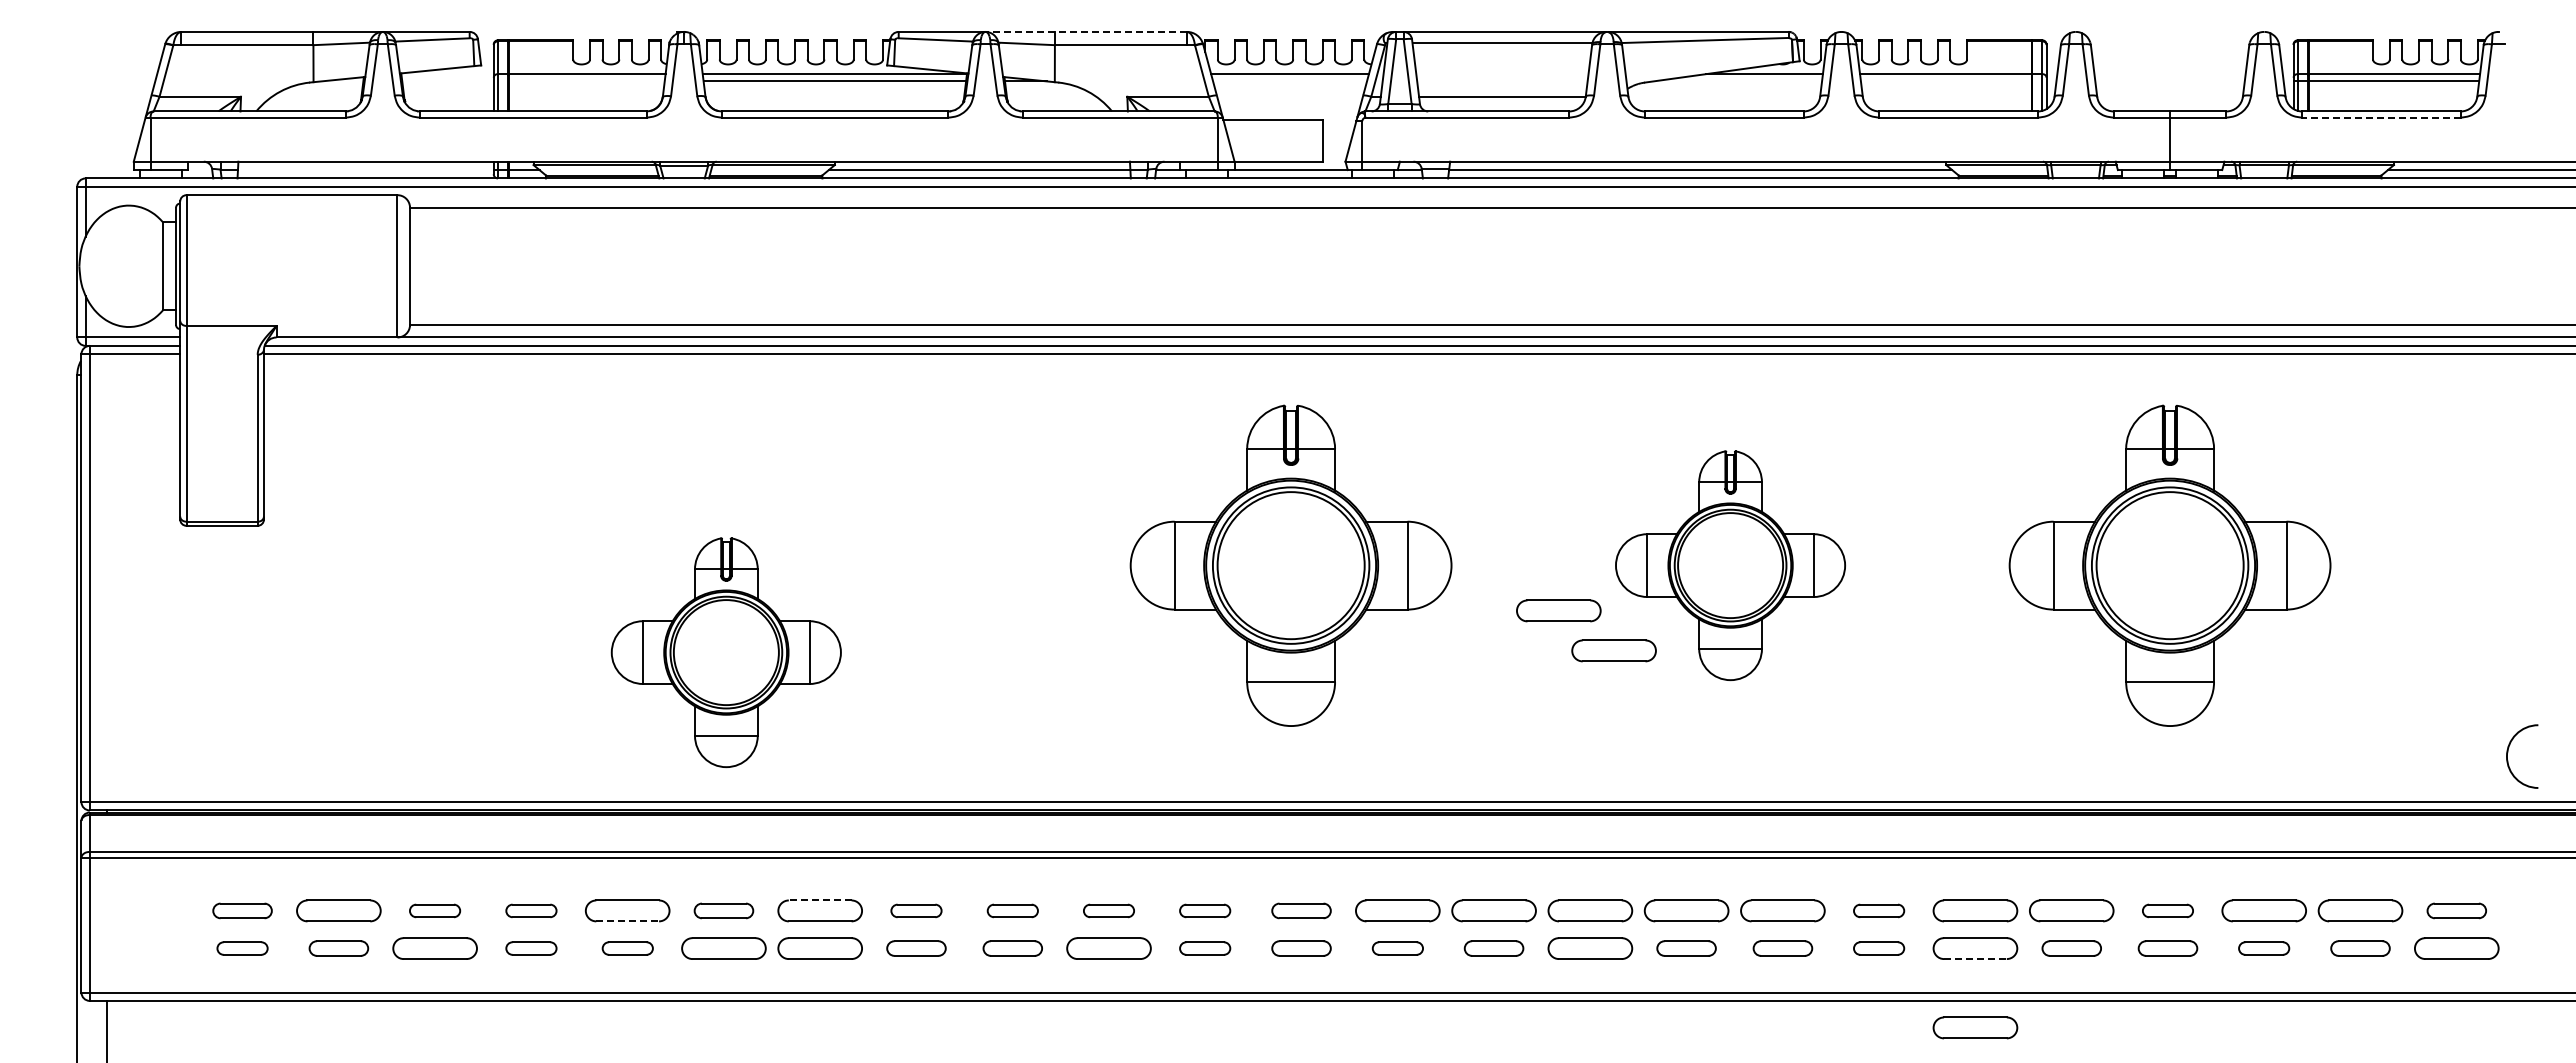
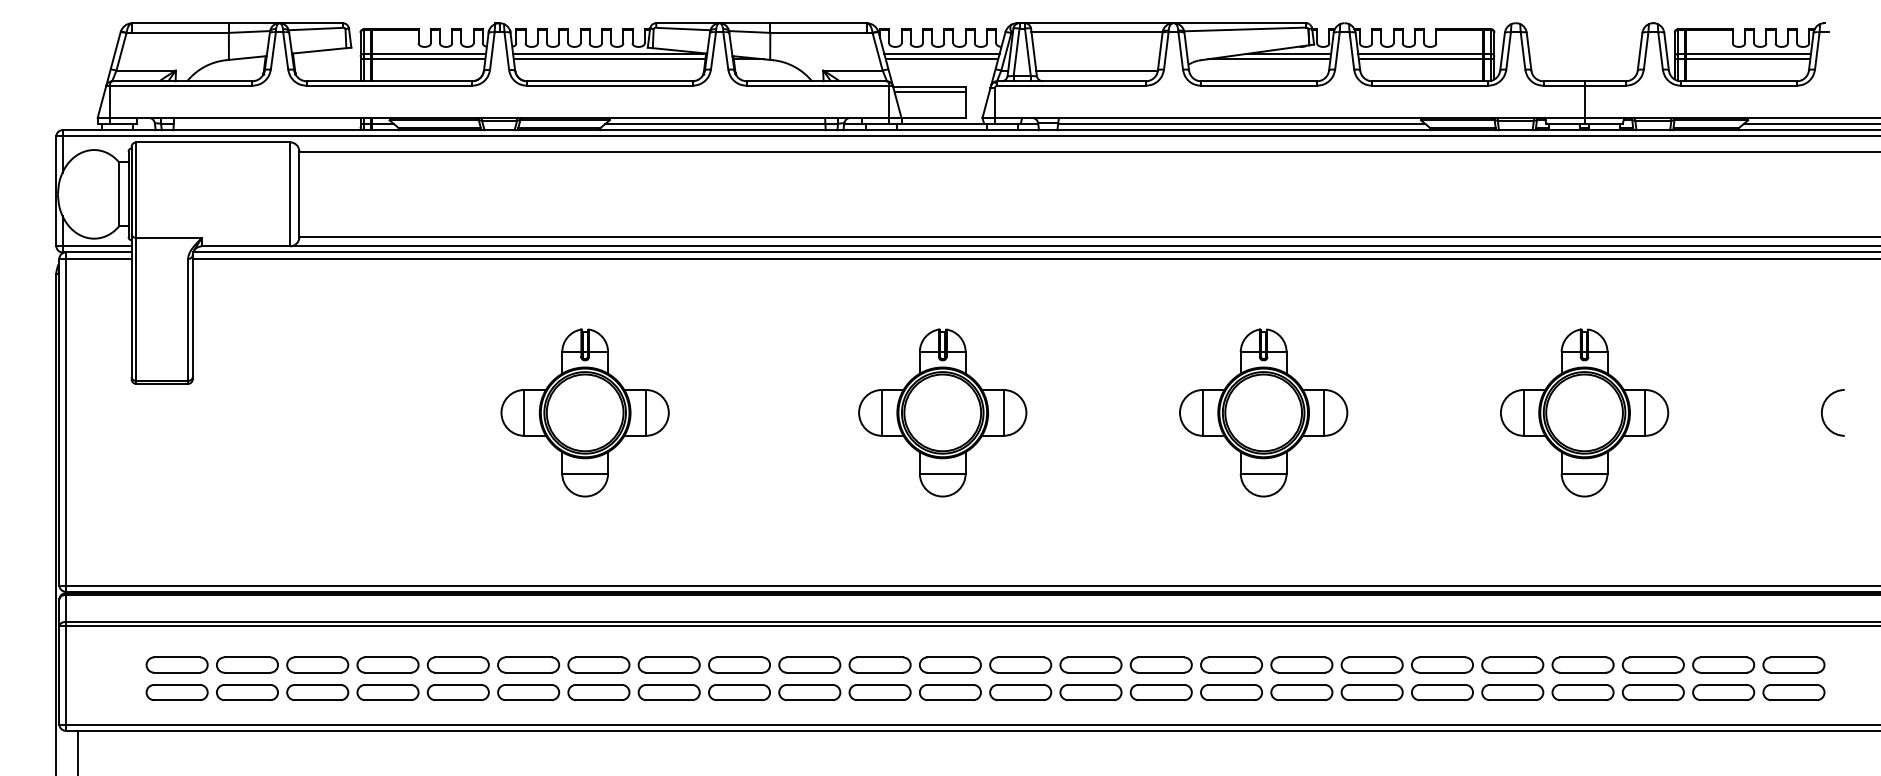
line: (1086, 31) -> (793, 22), dashed -> solid
line: (578, 81) -> (422, 59), added
line: (1290, 81) -> (942, 59), added
line: (1737, 81) -> (1268, 59), added
line: (1953, 81) -> (1426, 59), added
line: (2380, 117) -> (1738, 85), dashed -> solid
line: (1273, 126) -> (929, 92), added
part: (1290, 565) -> (942, 412), size x0.71
part: (2169, 565) -> (1584, 412), size x0.71
part: (1558, 610) -> (1138, 445), removed
part: (1613, 650) -> (1178, 474), removed
part: (725, 652) -> (584, 412), moved
arc: (2508, 752) -> (1822, 409), moved
line: (819, 900) -> (598, 657), dashed -> solid
part: (242, 910) -> (177, 664), size x1.43
part: (434, 910) -> (317, 664), size x1.67
part: (531, 910) -> (388, 664), size x1.67
part: (723, 910) -> (528, 664), size x1.43
part: (916, 910) -> (669, 664), size x1.67
part: (1012, 910) -> (739, 664), size x1.67
part: (1108, 910) -> (809, 664), size x1.67
part: (1204, 910) -> (879, 664), size x1.67
part: (1301, 910) -> (950, 664), size x1.43
part: (1878, 910) -> (1371, 664), size x1.67
part: (2167, 910) -> (1582, 664), size x1.67
part: (2456, 910) -> (1793, 664), size x1.43
line: (628, 921) -> (458, 672), dashed -> solid
part: (242, 948) -> (177, 692), size x1.67
part: (338, 948) -> (247, 692), size x1.43
part: (531, 948) -> (388, 692), size x1.67
part: (627, 948) -> (458, 692), size x1.67
part: (916, 948) -> (669, 692), size x1.43
part: (1012, 948) -> (739, 692), size x1.43
part: (1204, 948) -> (879, 692), size x1.67
part: (1301, 948) -> (950, 692), size x1.43
part: (1397, 948) -> (1020, 692), size x1.67
part: (1493, 948) -> (1090, 692), size x1.43
part: (1686, 948) -> (1231, 692), size x1.43
part: (1782, 948) -> (1301, 692), size x1.43
part: (1878, 948) -> (1371, 692), size x1.67
part: (2071, 948) -> (1512, 692), size x1.43
part: (2167, 948) -> (1582, 692), size x1.43
part: (2263, 948) -> (1652, 692), size x1.67
part: (2360, 948) -> (1723, 692), size x1.43
line: (1975, 959) -> (1442, 700), dashed -> solid
part: (1975, 1027) -> (1442, 750), removed

